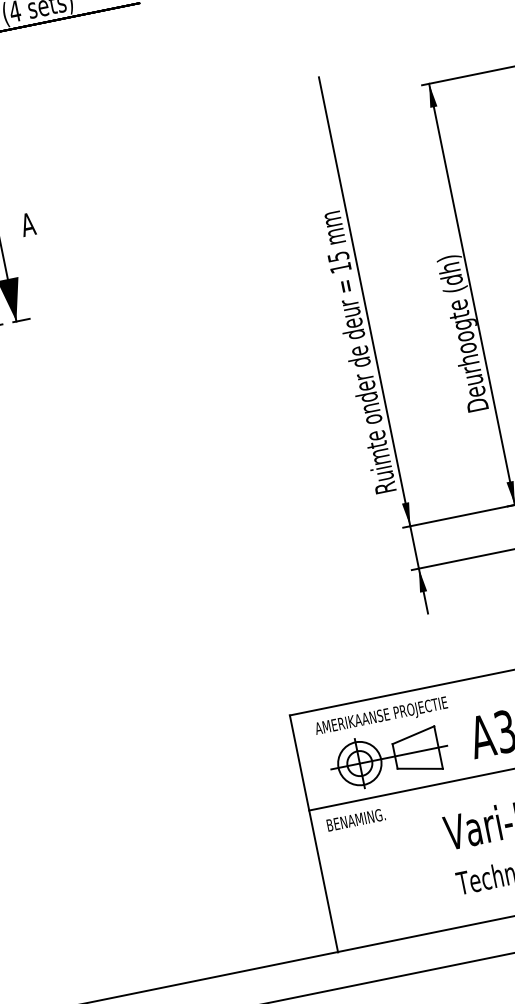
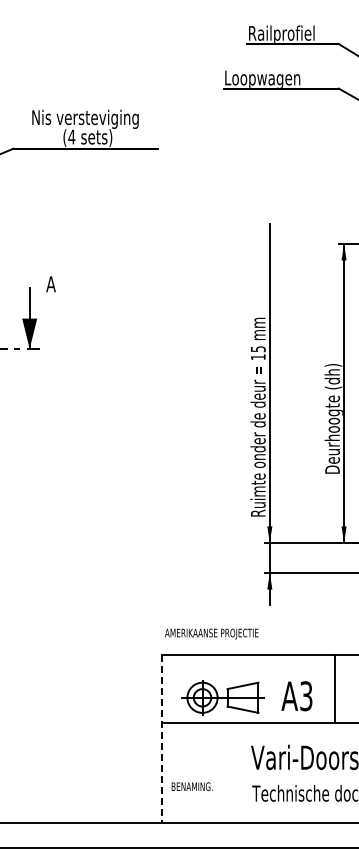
text: (380, 716) -> (211, 633), moved
text: (355, 819) -> (191, 786), moved
line: (314, 834) -> (161, 739), solid -> dashed

